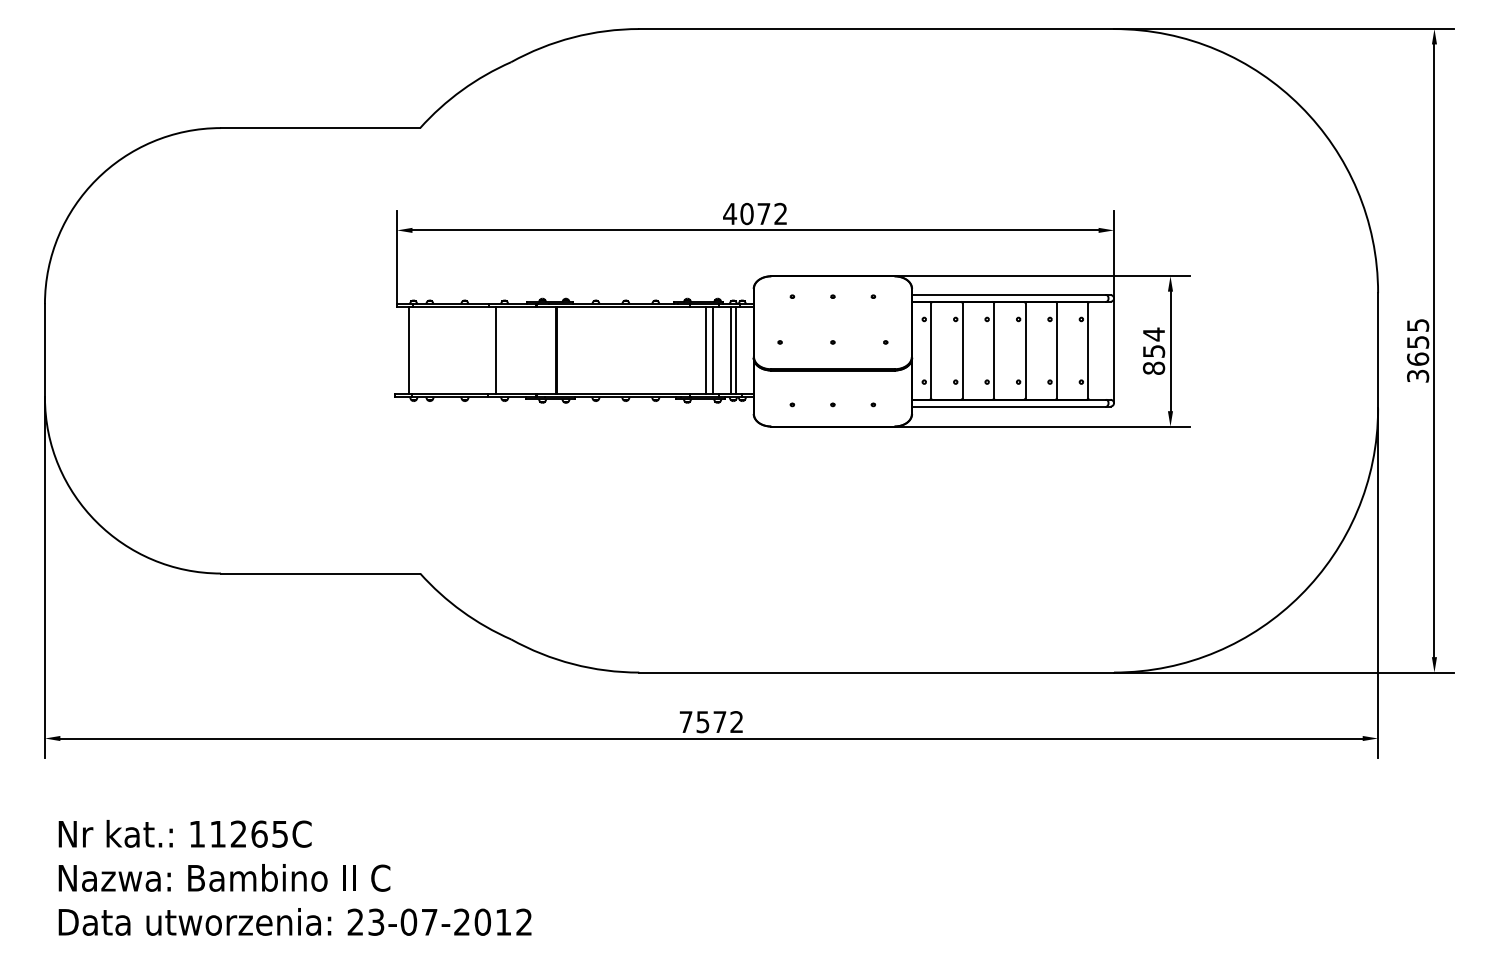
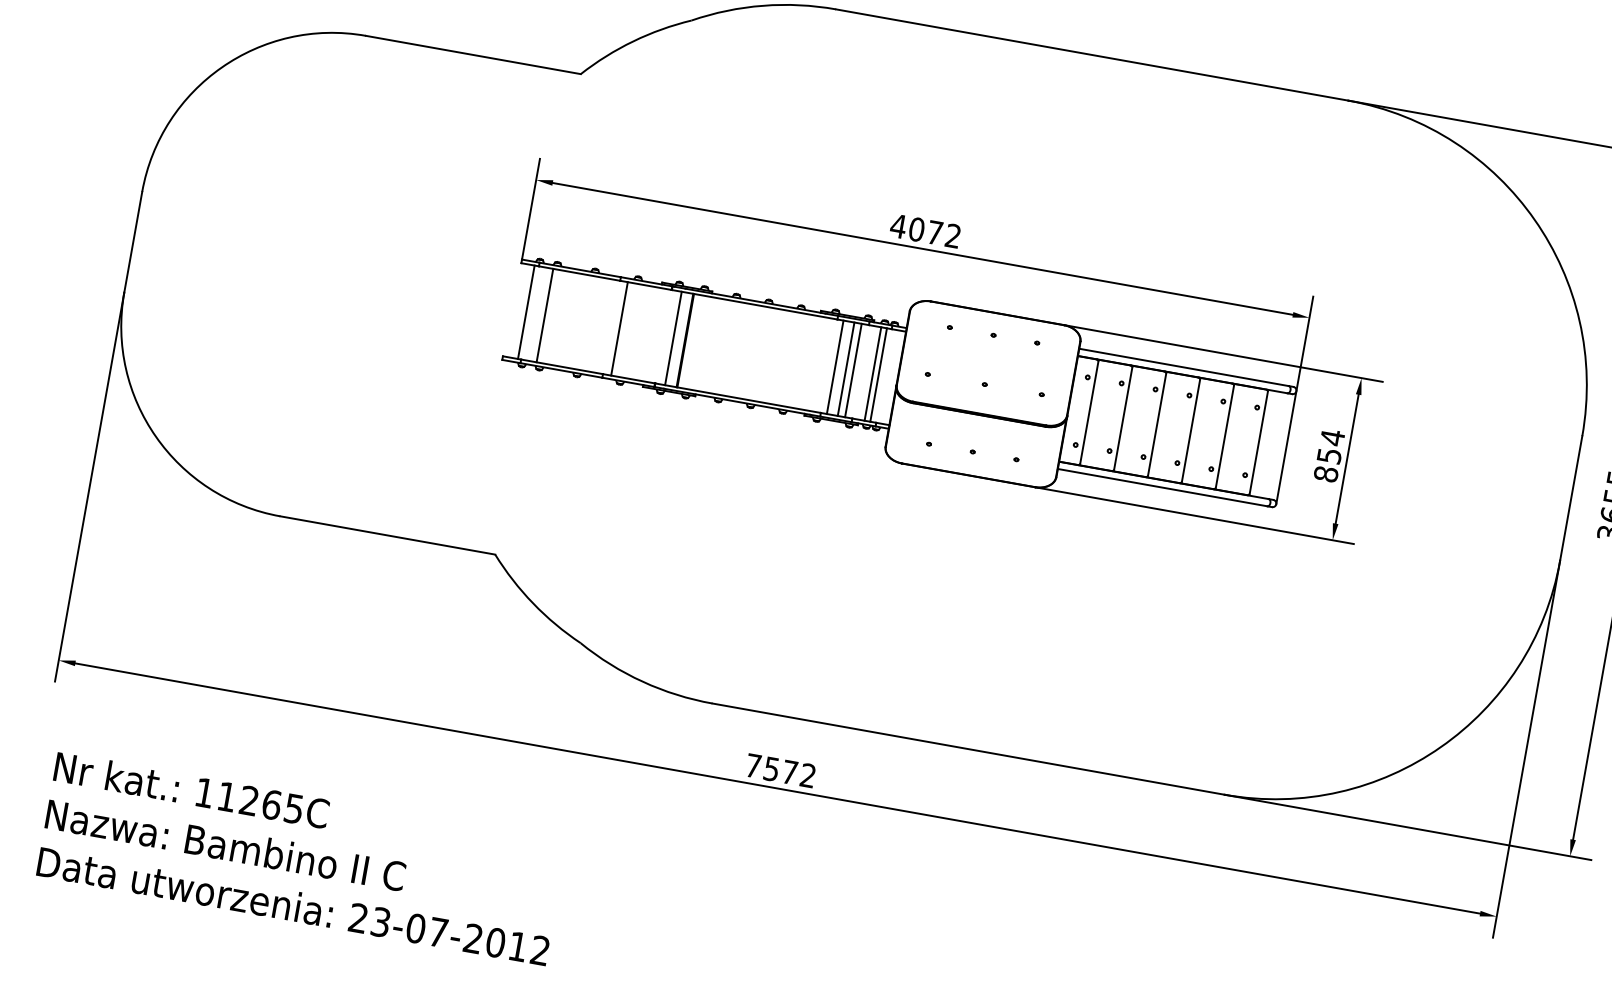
line: (426, 350) -> (544, 315), added
line: (545, 350) -> (673, 338), added
line: (695, 350) -> (835, 366), added

